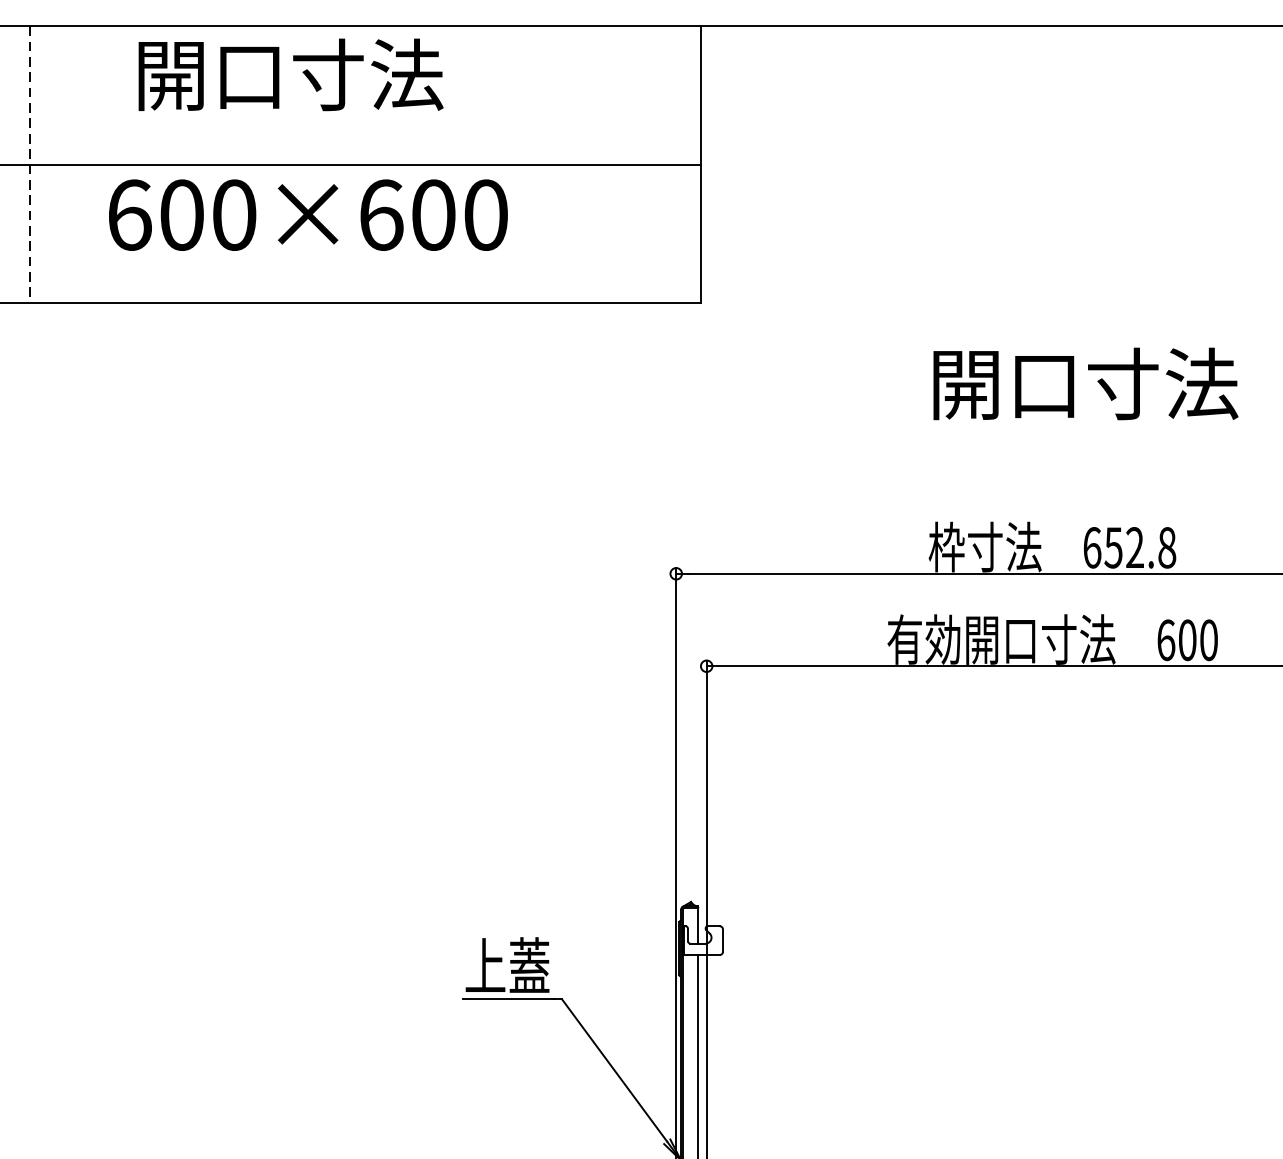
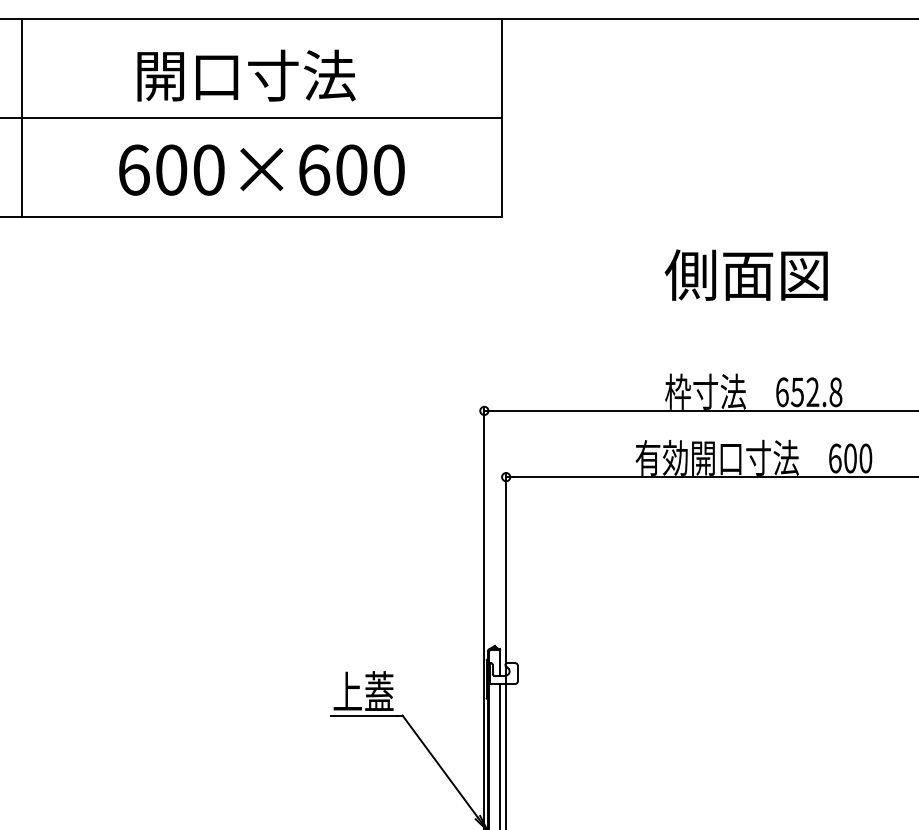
text: (290, 74) -> (246, 75), moved
line: (29, 165) -> (21, 118), dashed -> solid
text: (307, 214) -> (261, 169), moved
text: (1082, 383) -> (775, 274), 開口寸法 -> 側面図

